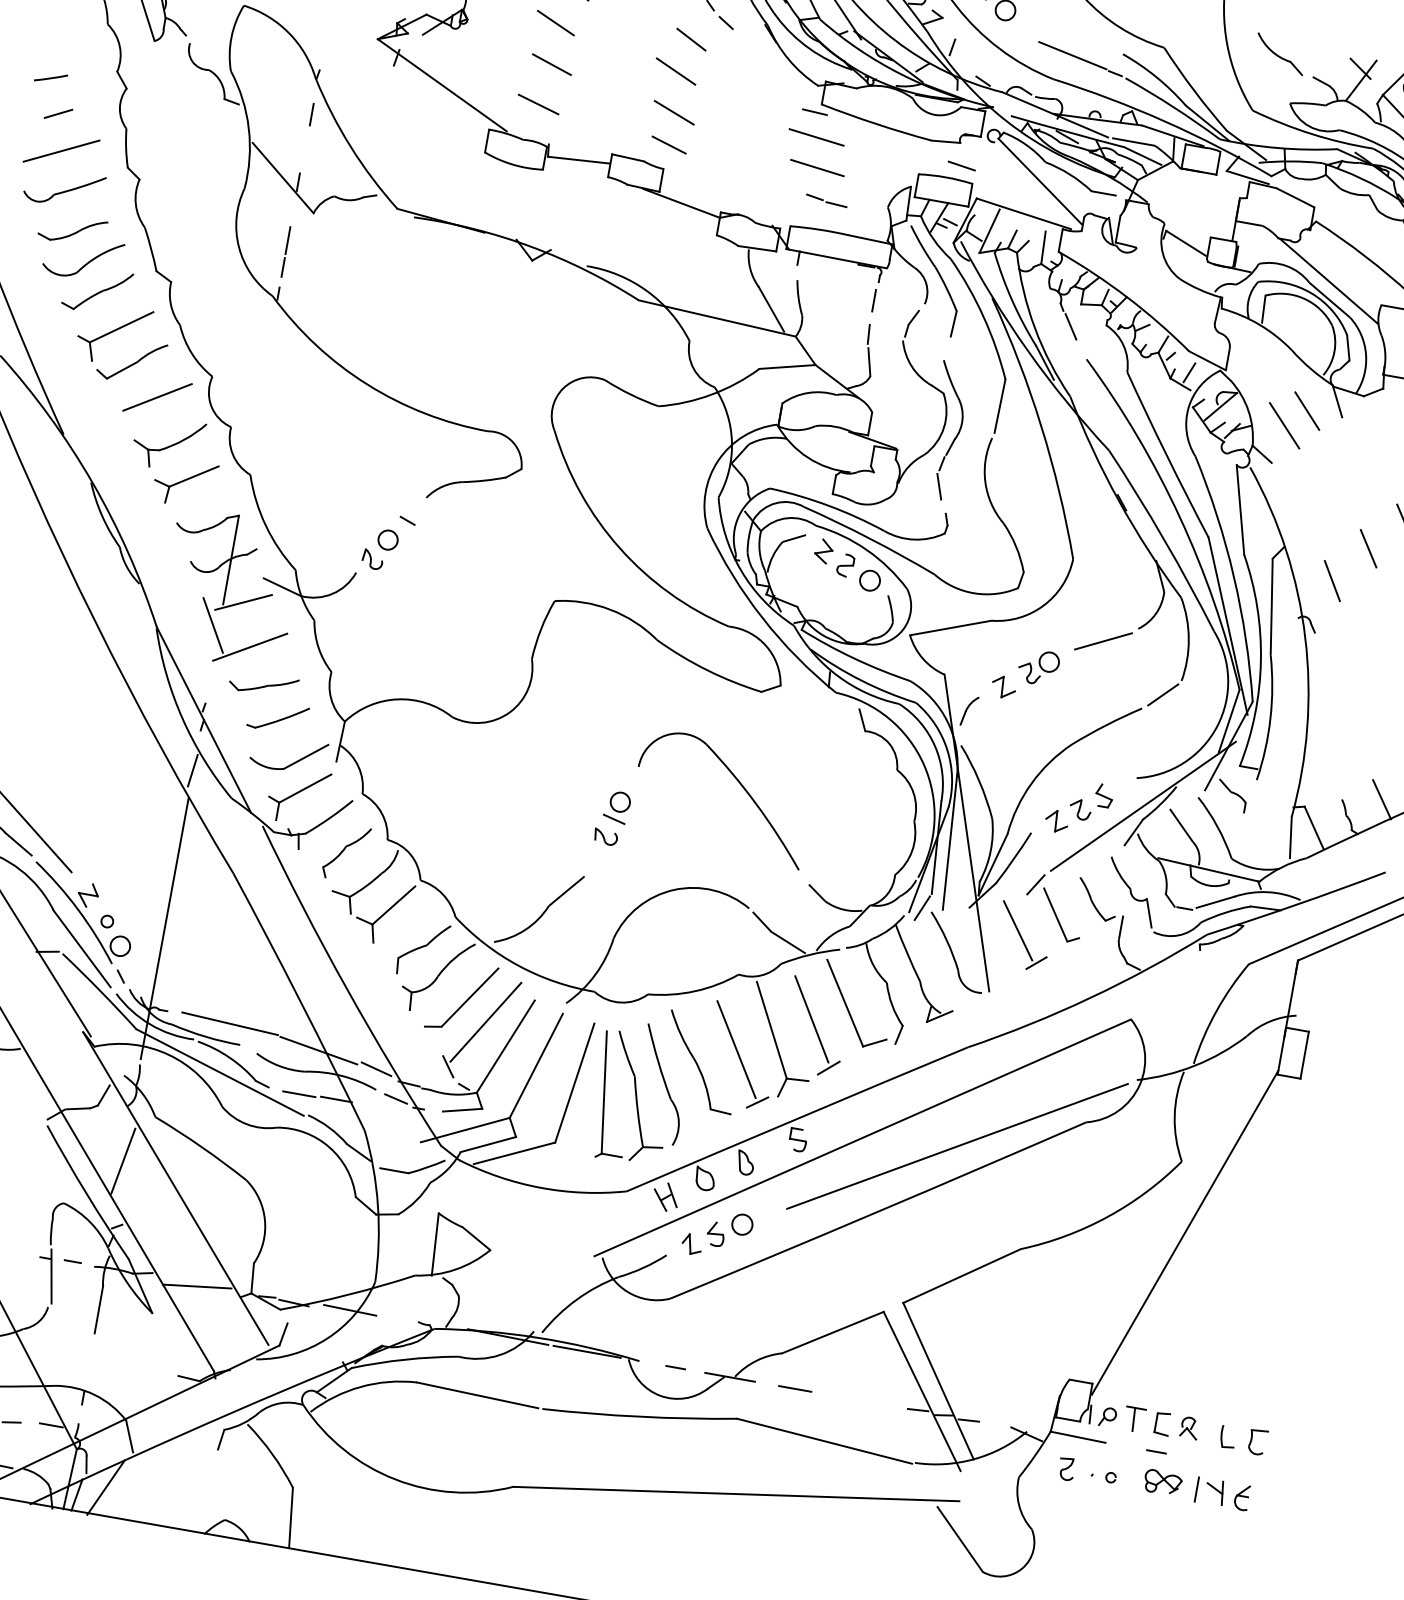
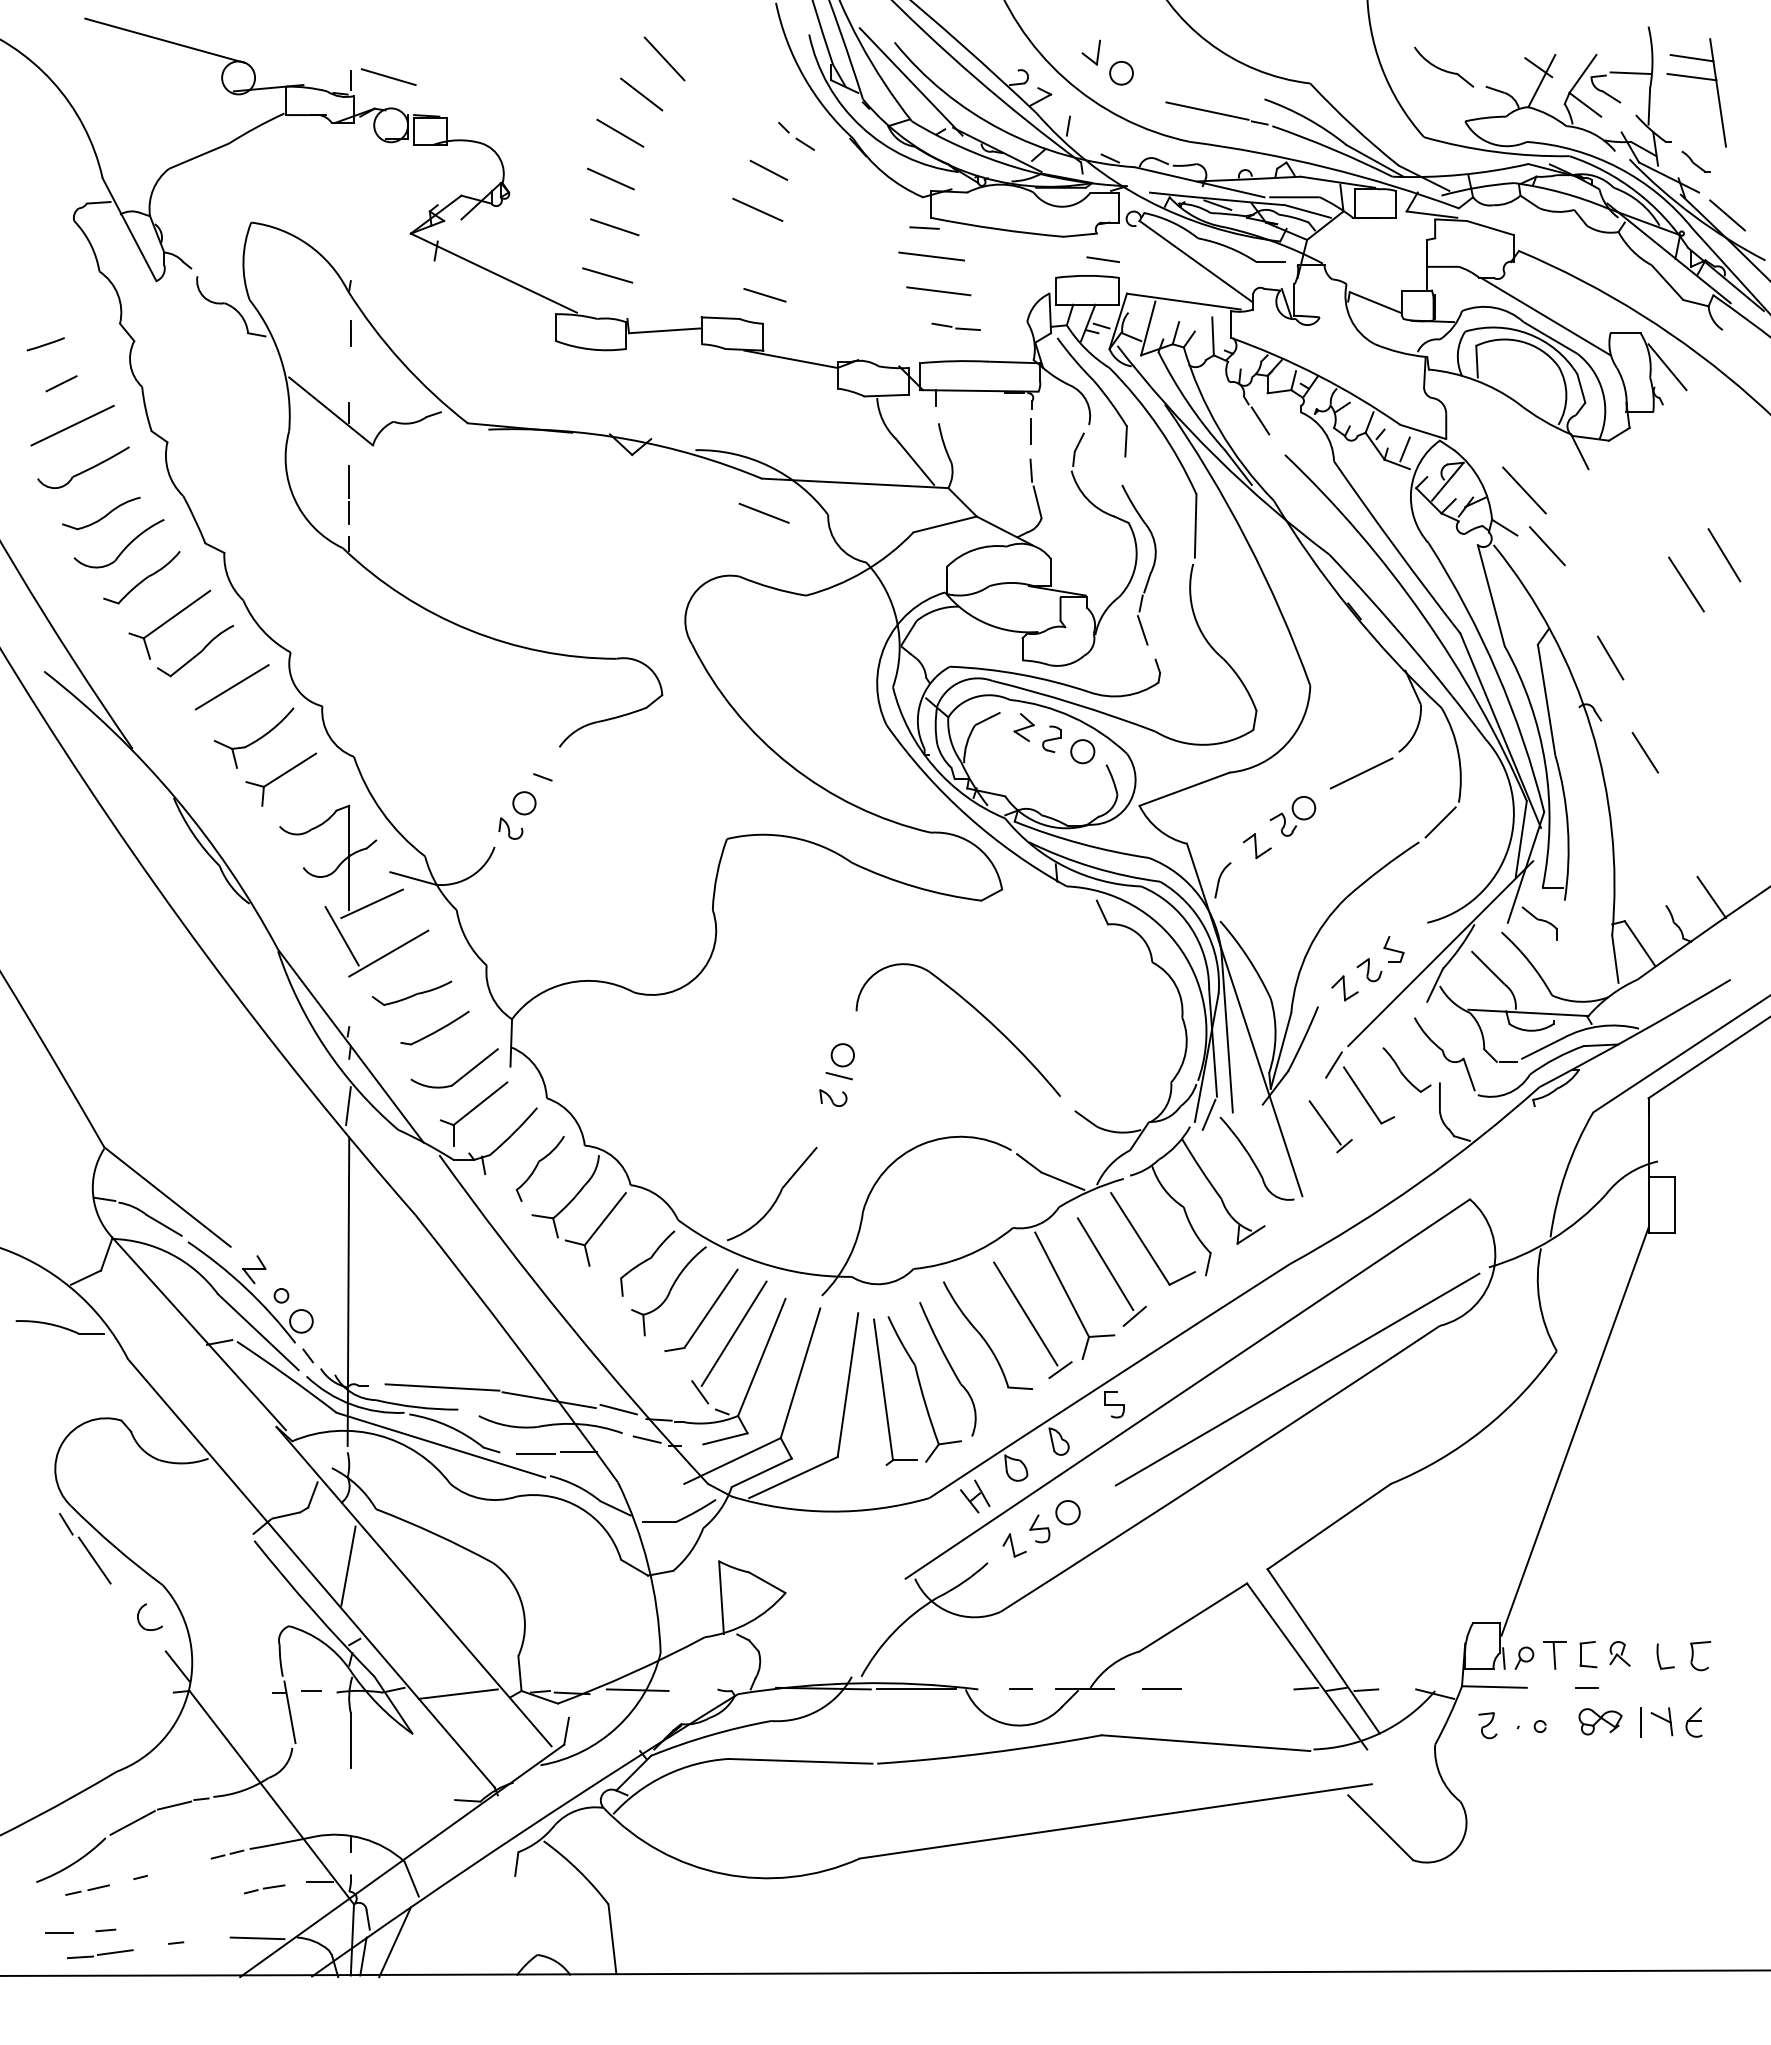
line: (673, 111) -> (763, 512), moved
line: (1307, 411) -> (1547, 546), moved
line: (1368, 548) -> (1645, 752), moved
part: (1023, 936) -> (1330, 1126), size x0.7

